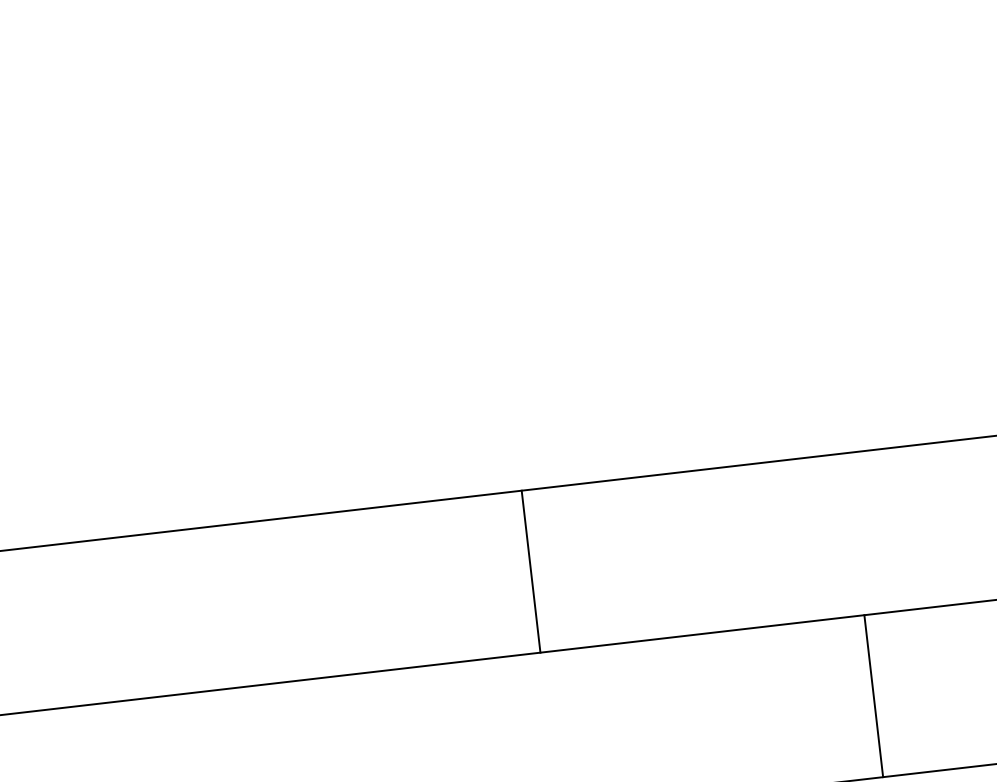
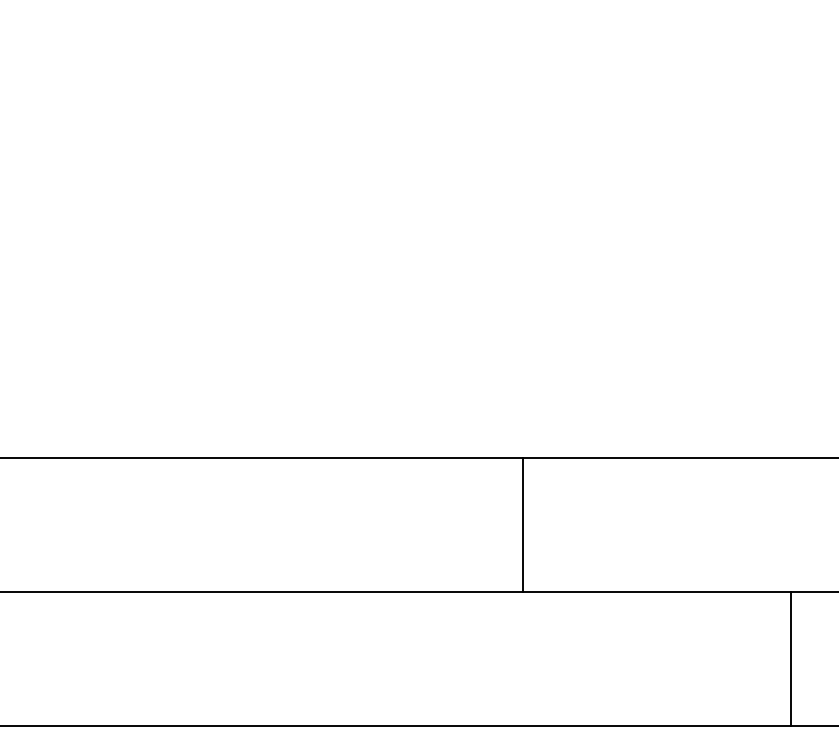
line: (530, 571) -> (522, 524), moved
line: (873, 696) -> (791, 659), moved

